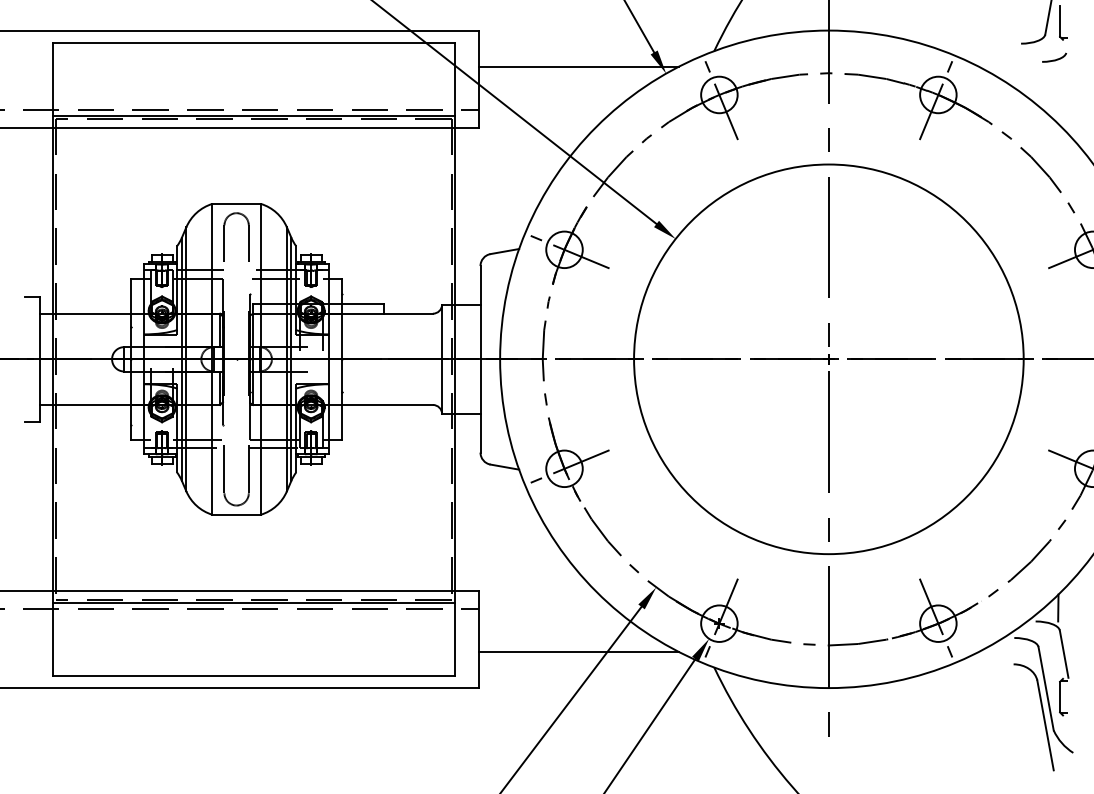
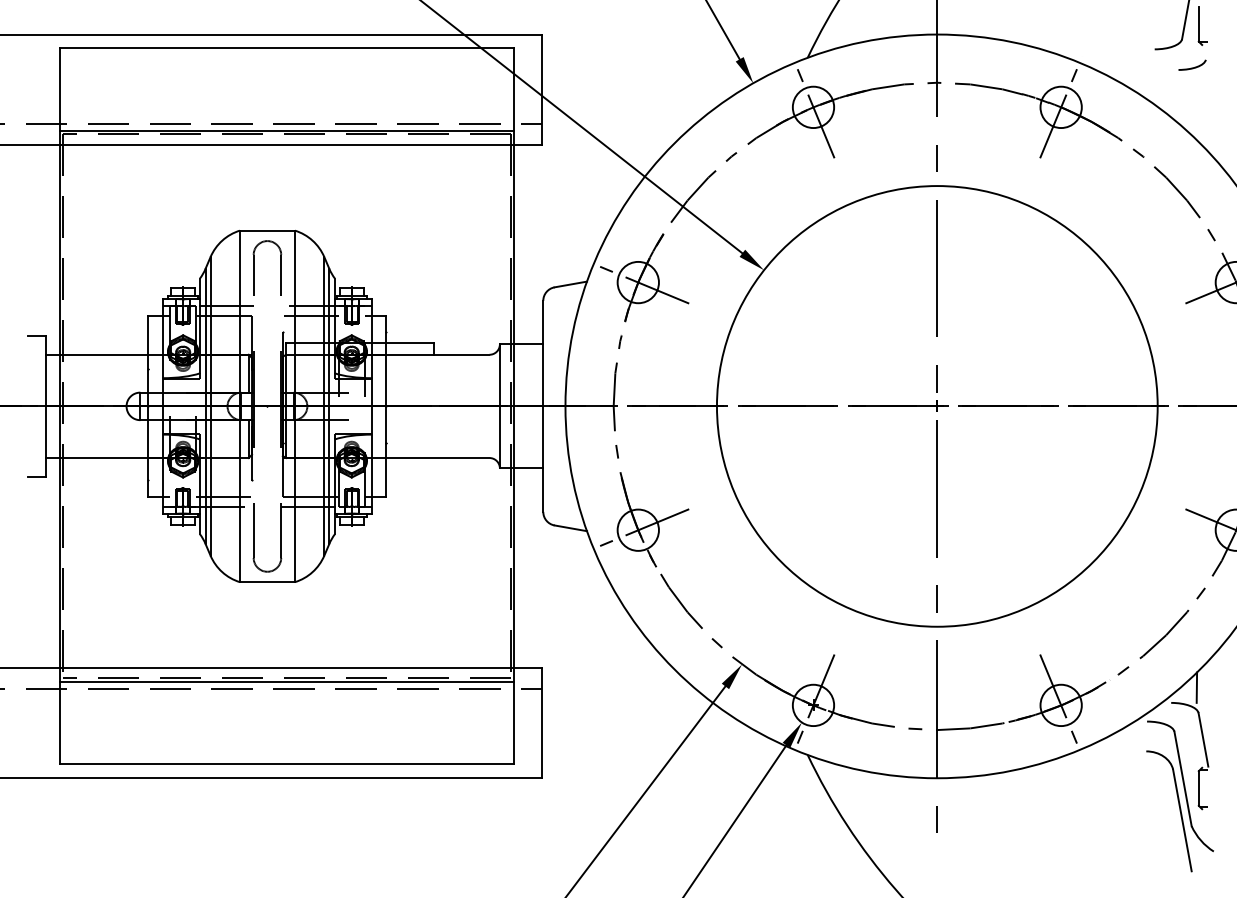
line: (578, 66) -> (654, 75), removed
line: (578, 651) -> (654, 736), removed

